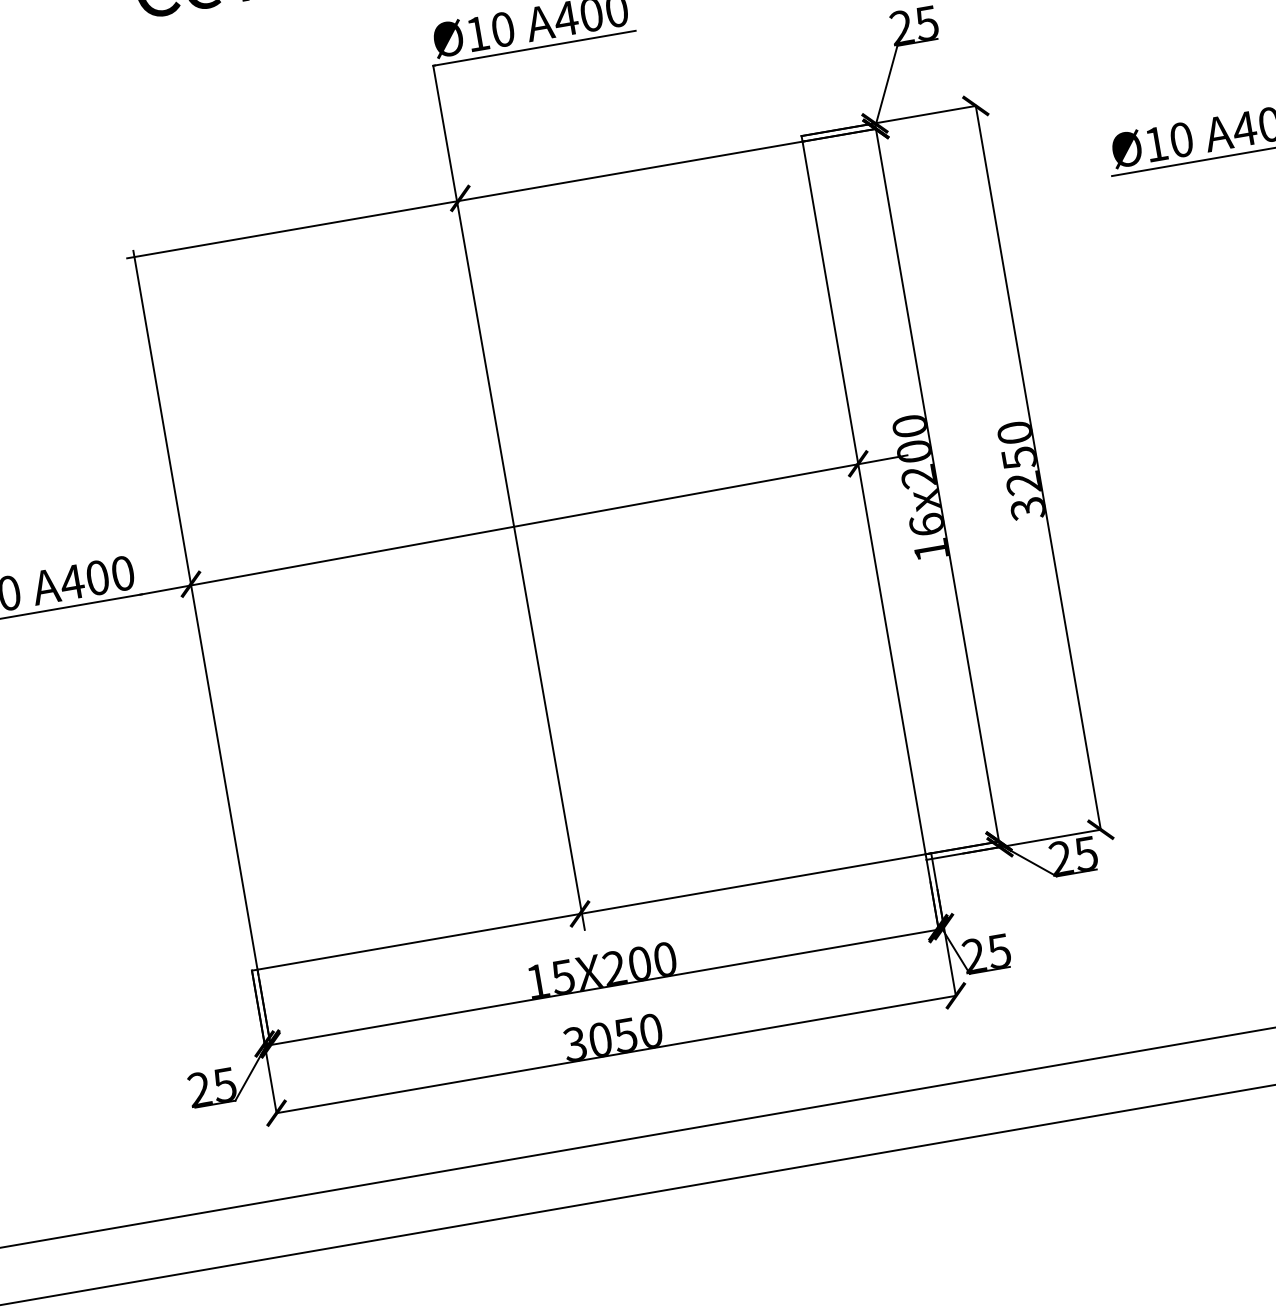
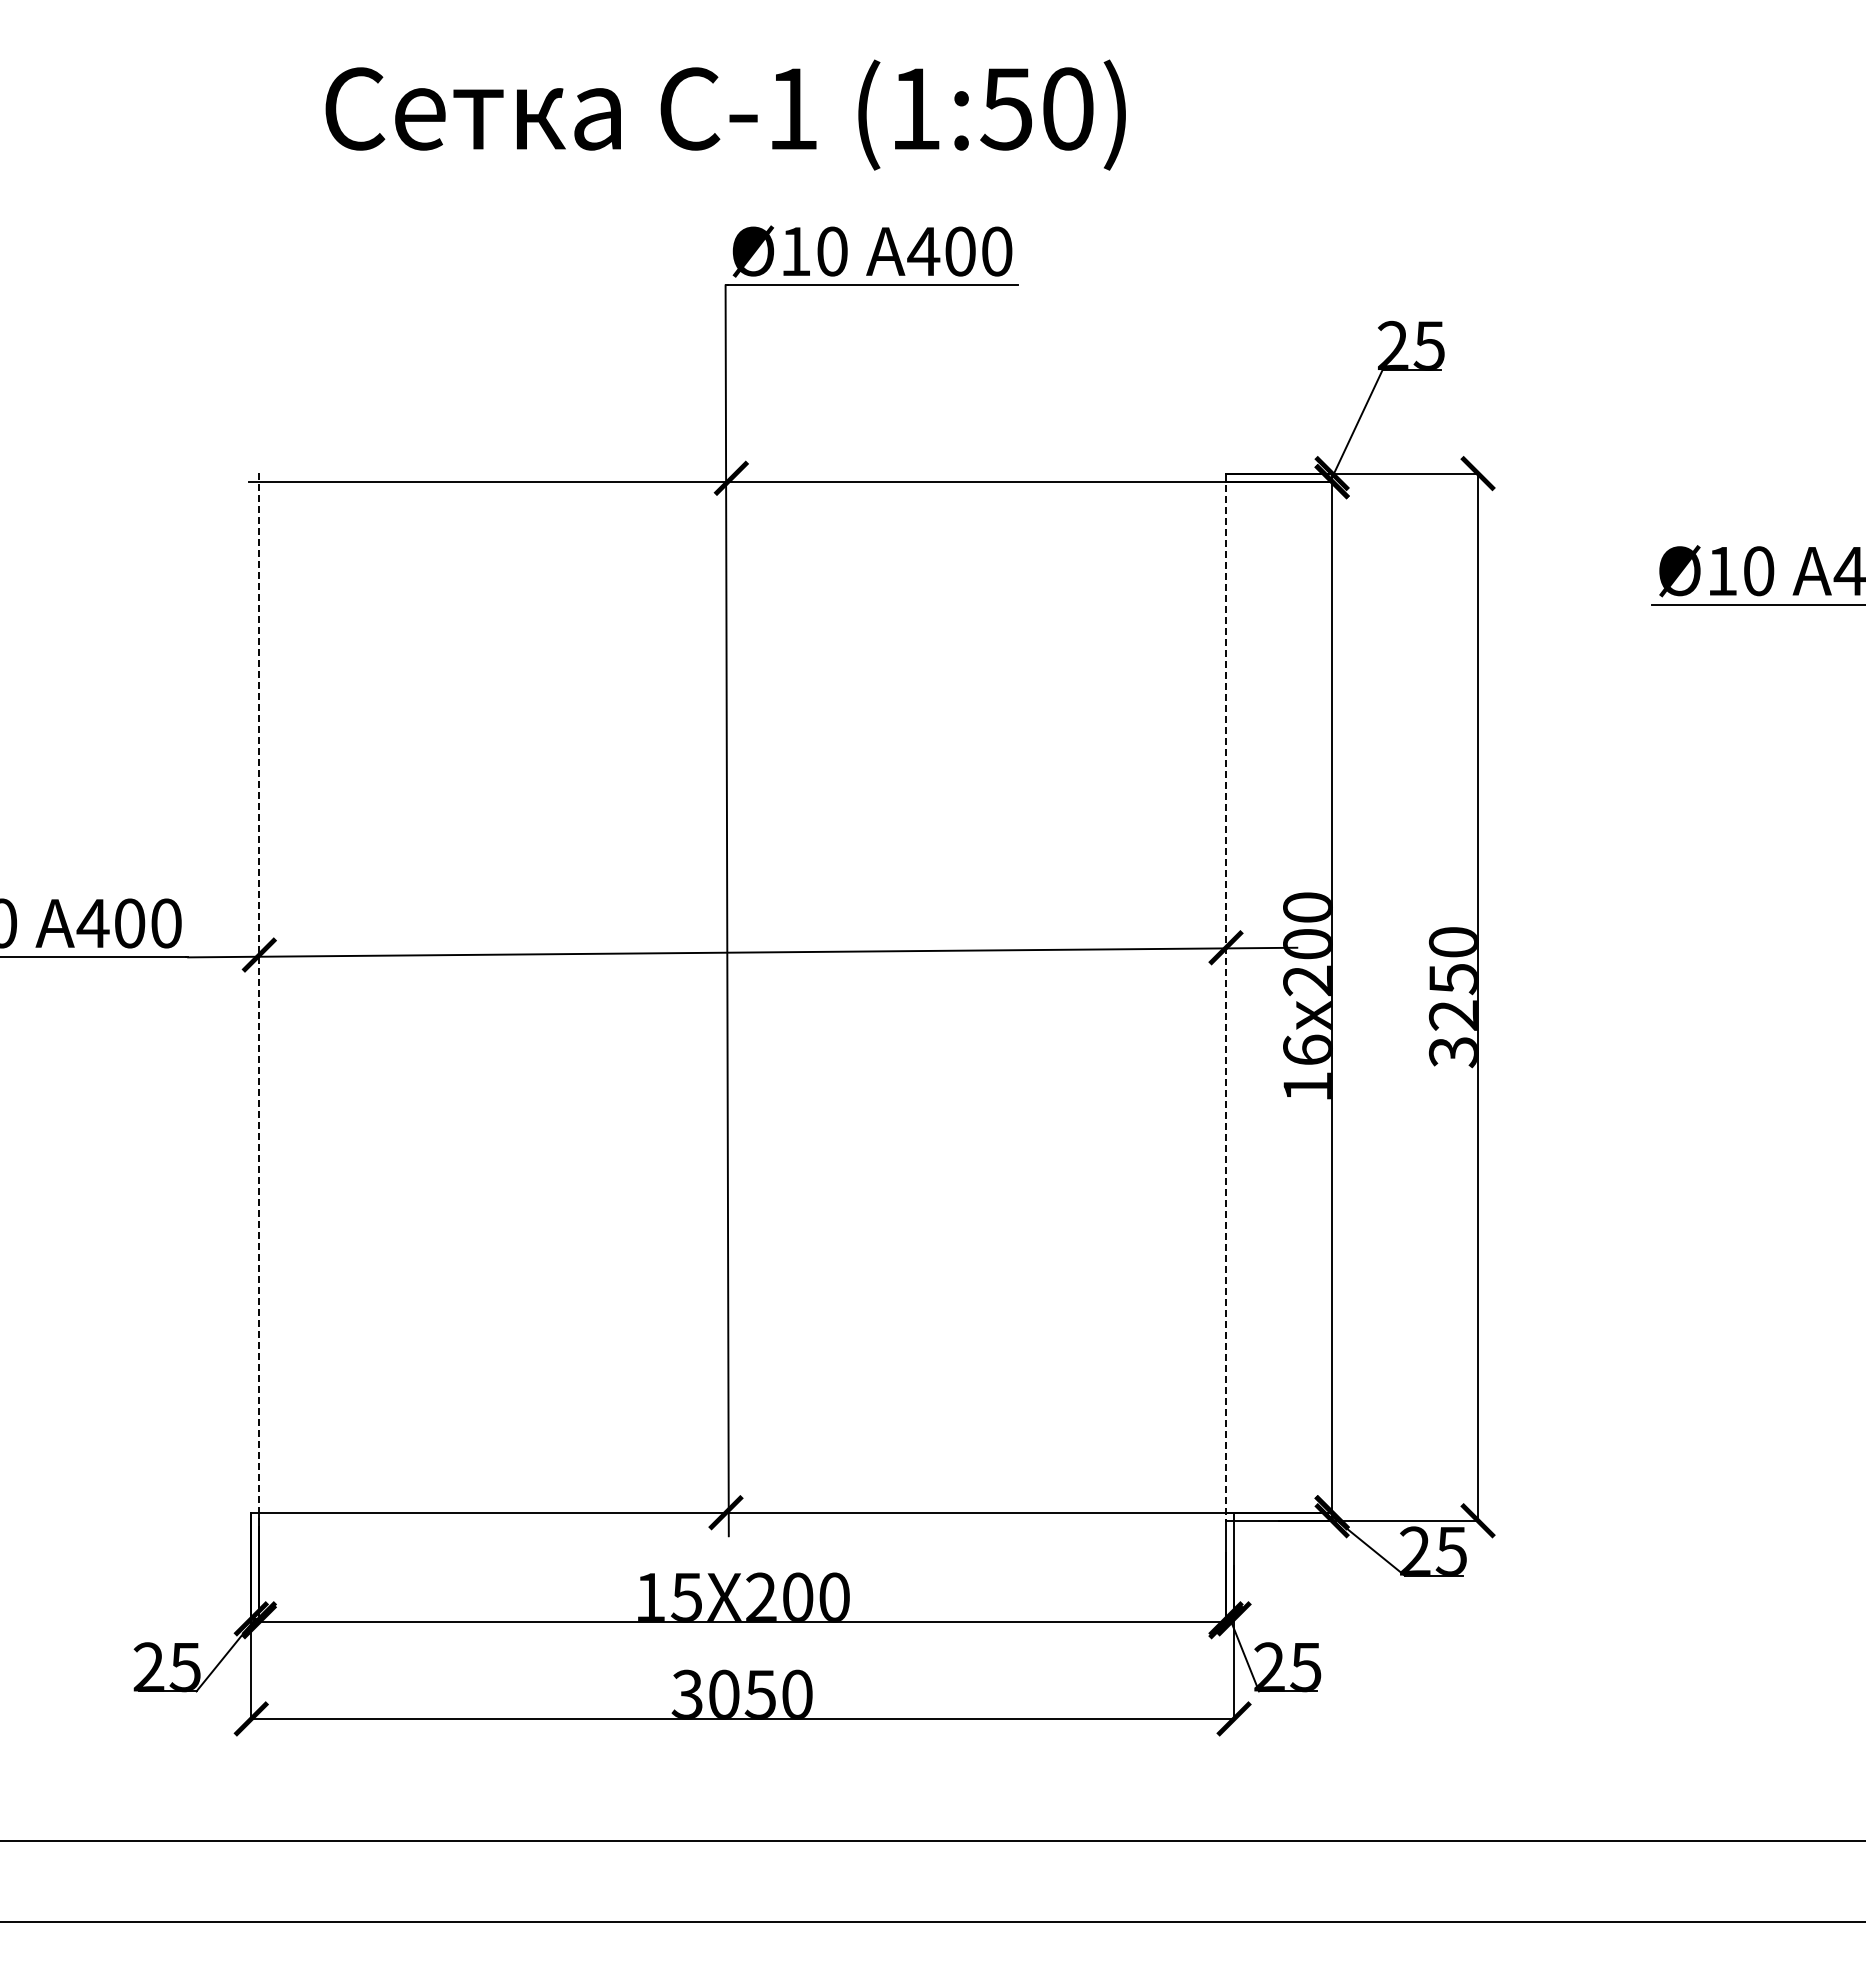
line: (864, 498) -> (1226, 997), solid -> dashed
line: (196, 612) -> (259, 996), solid -> dashed

